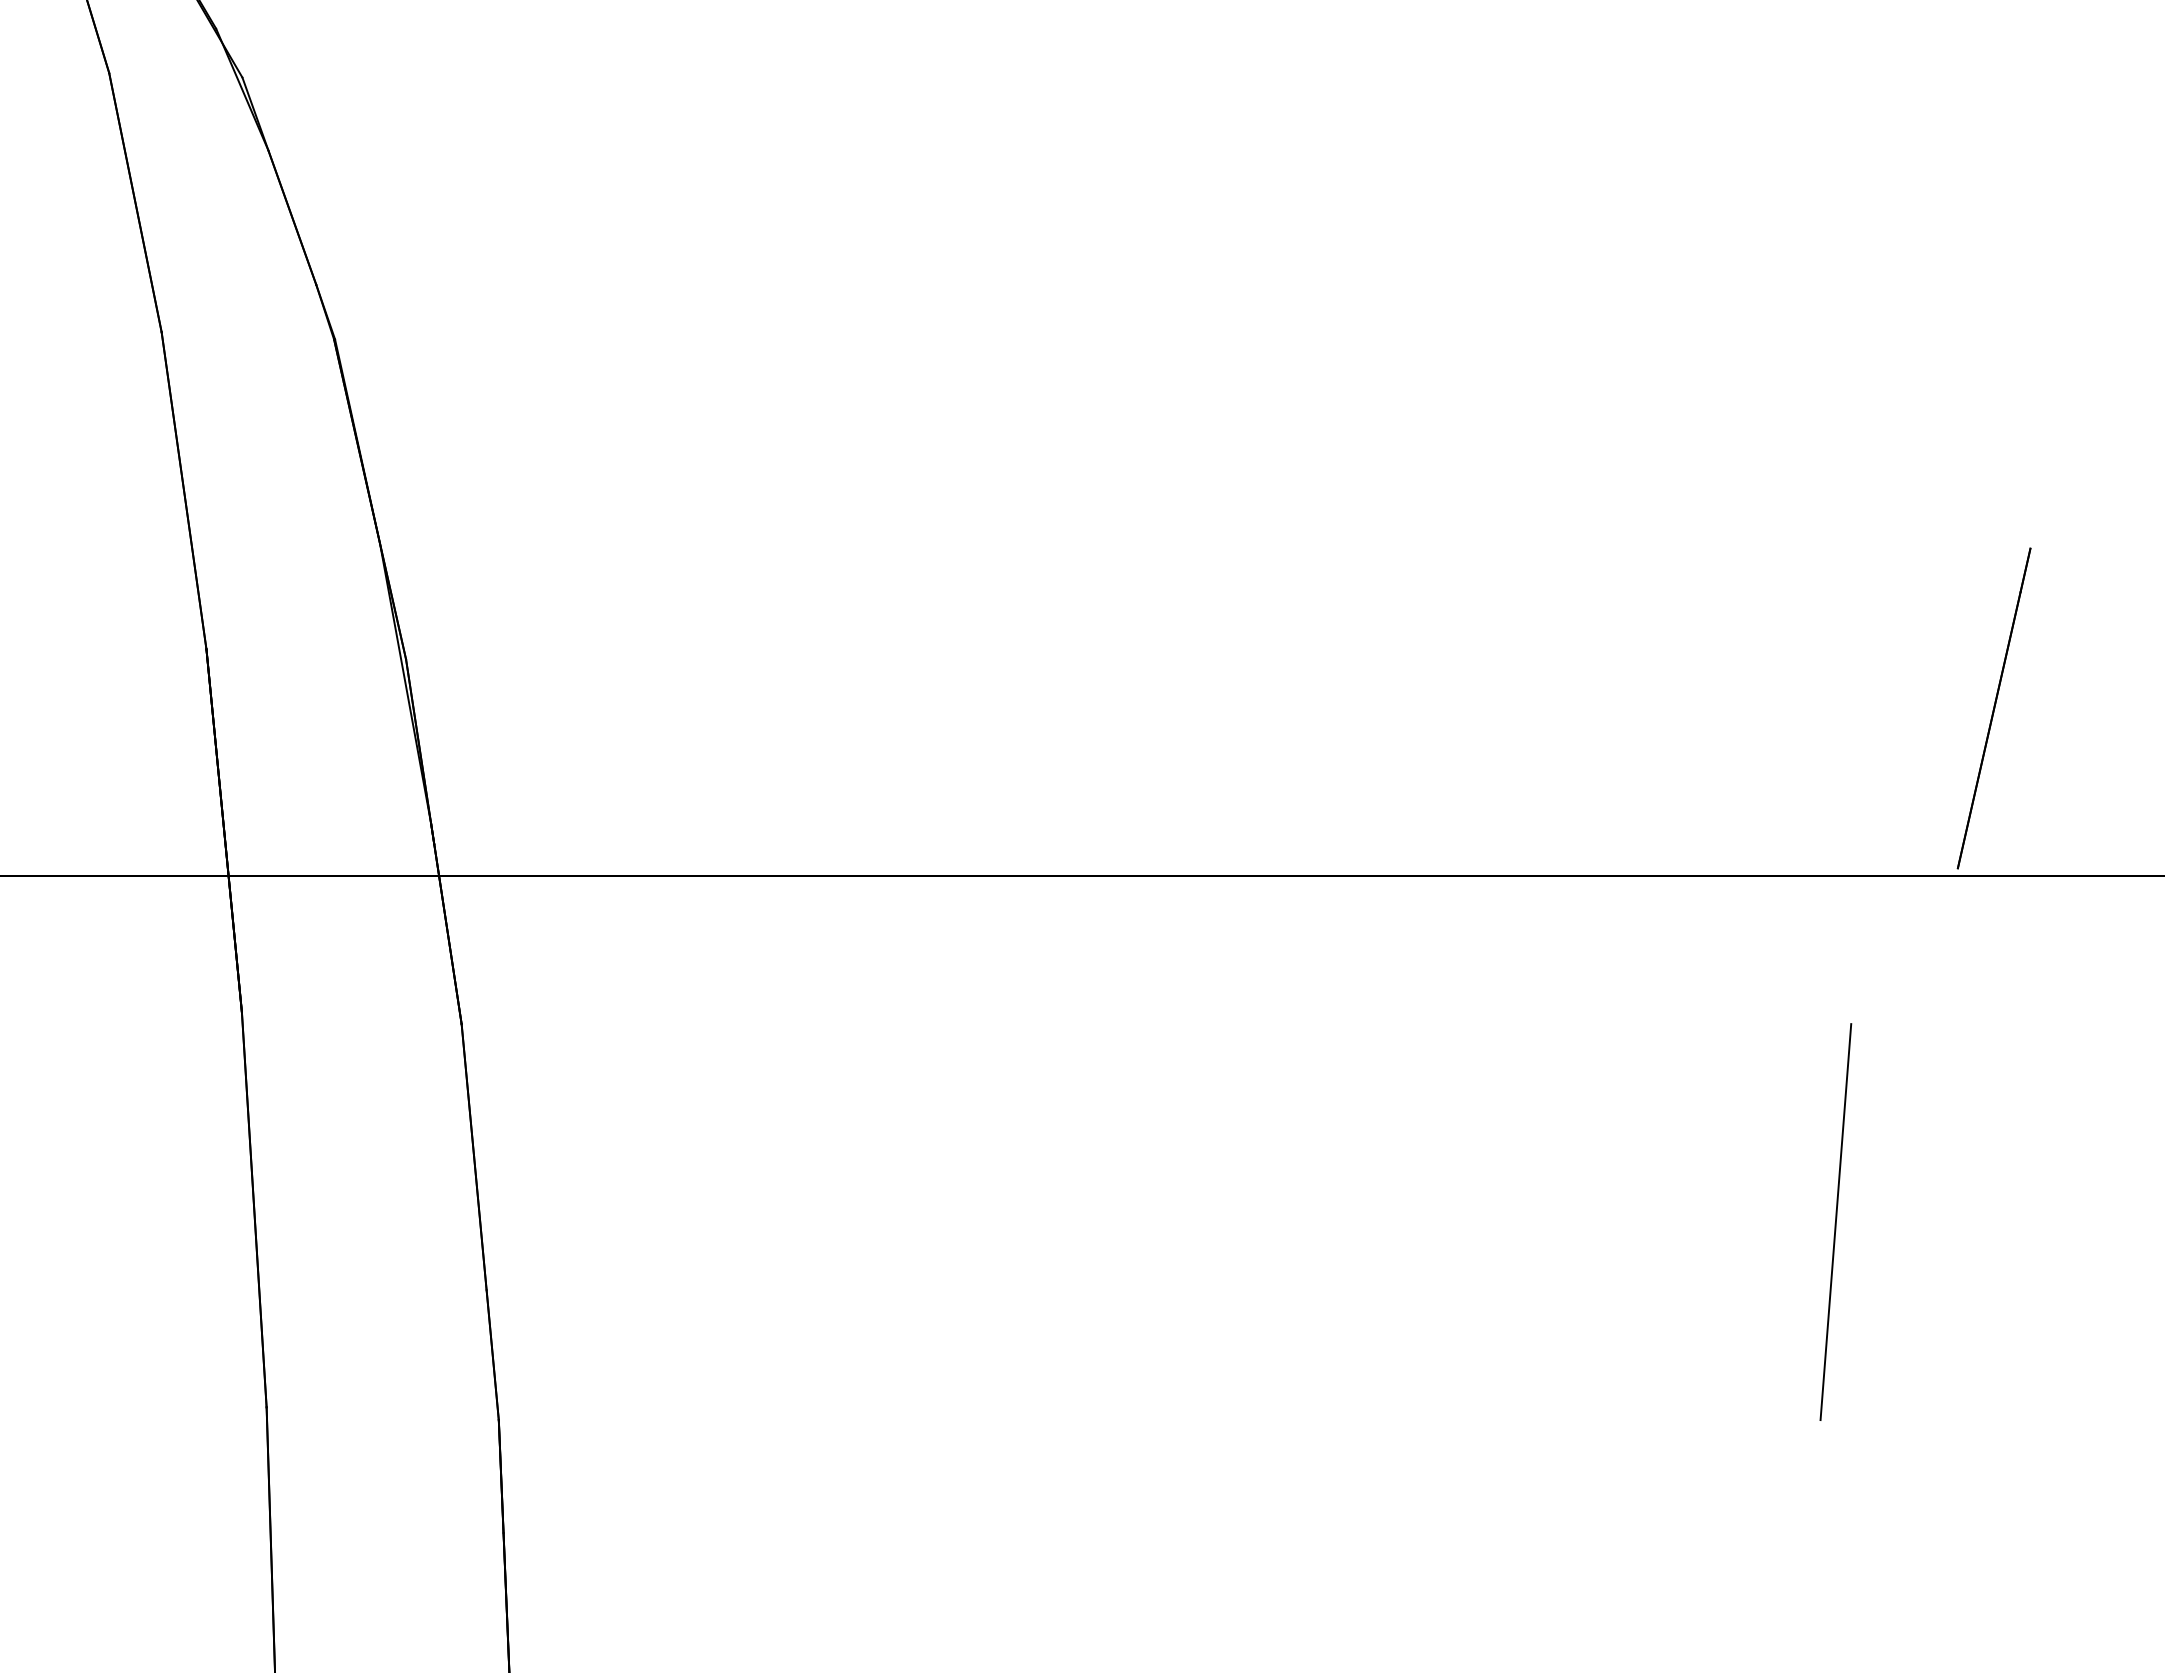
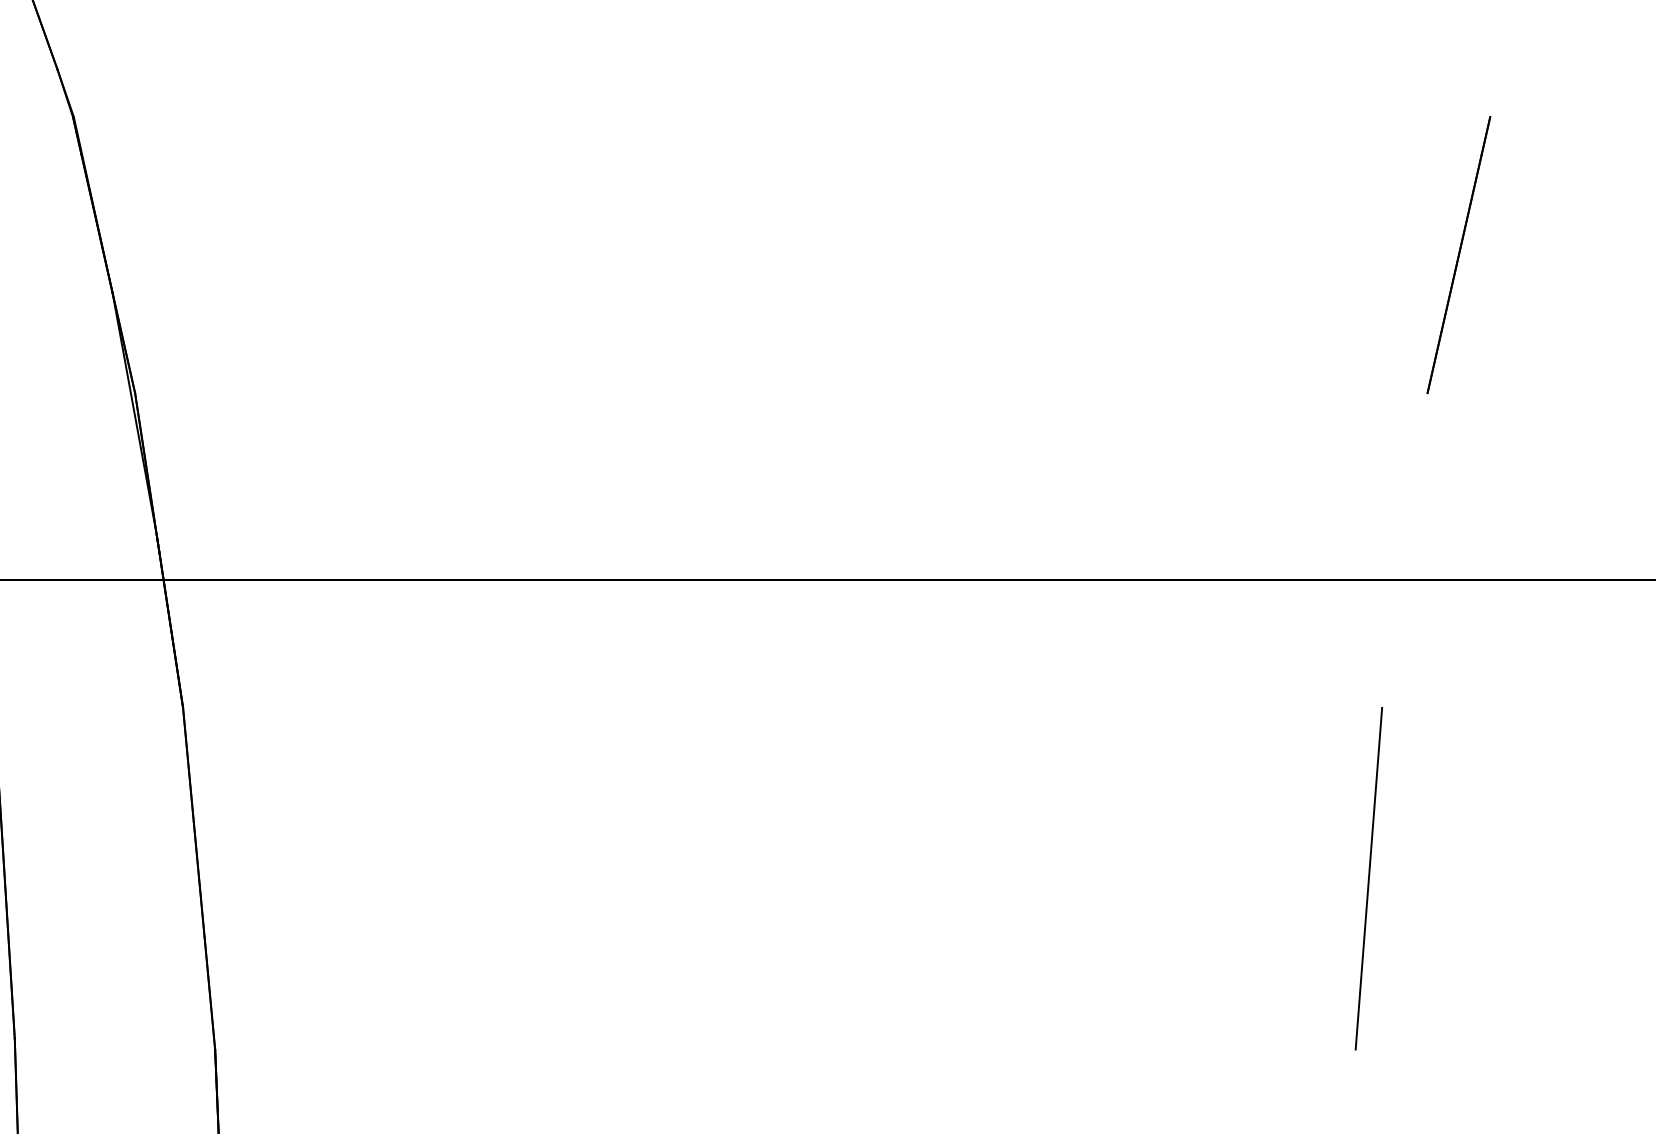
line: (1993, 708) -> (1458, 255), moved

